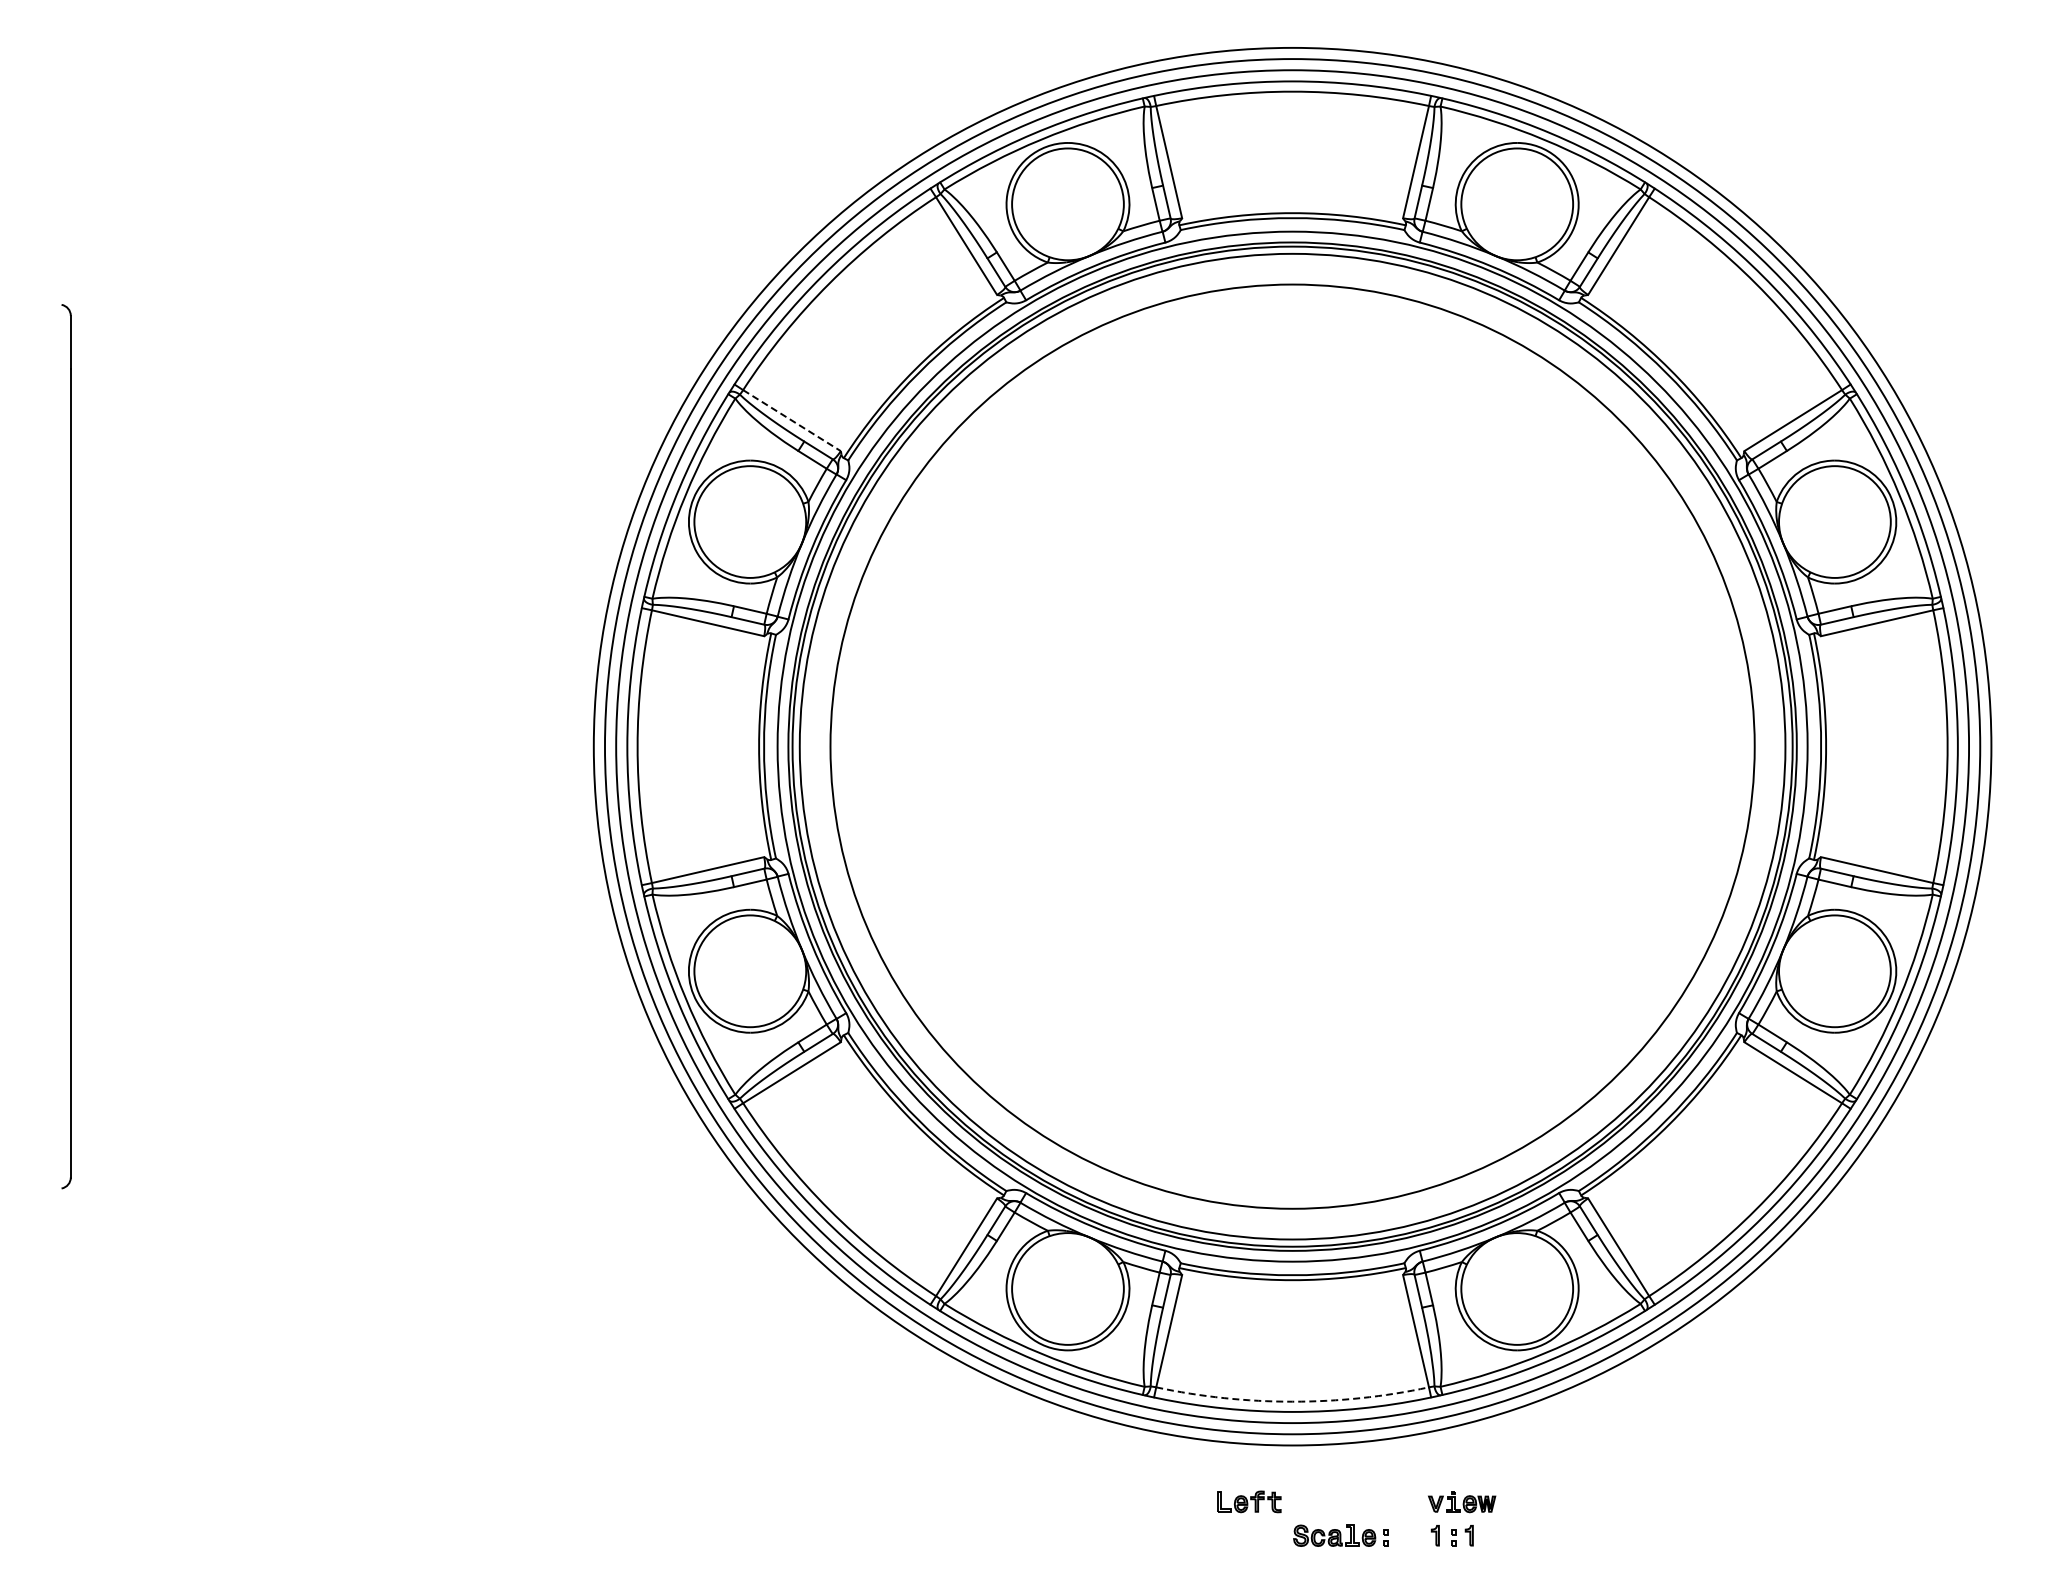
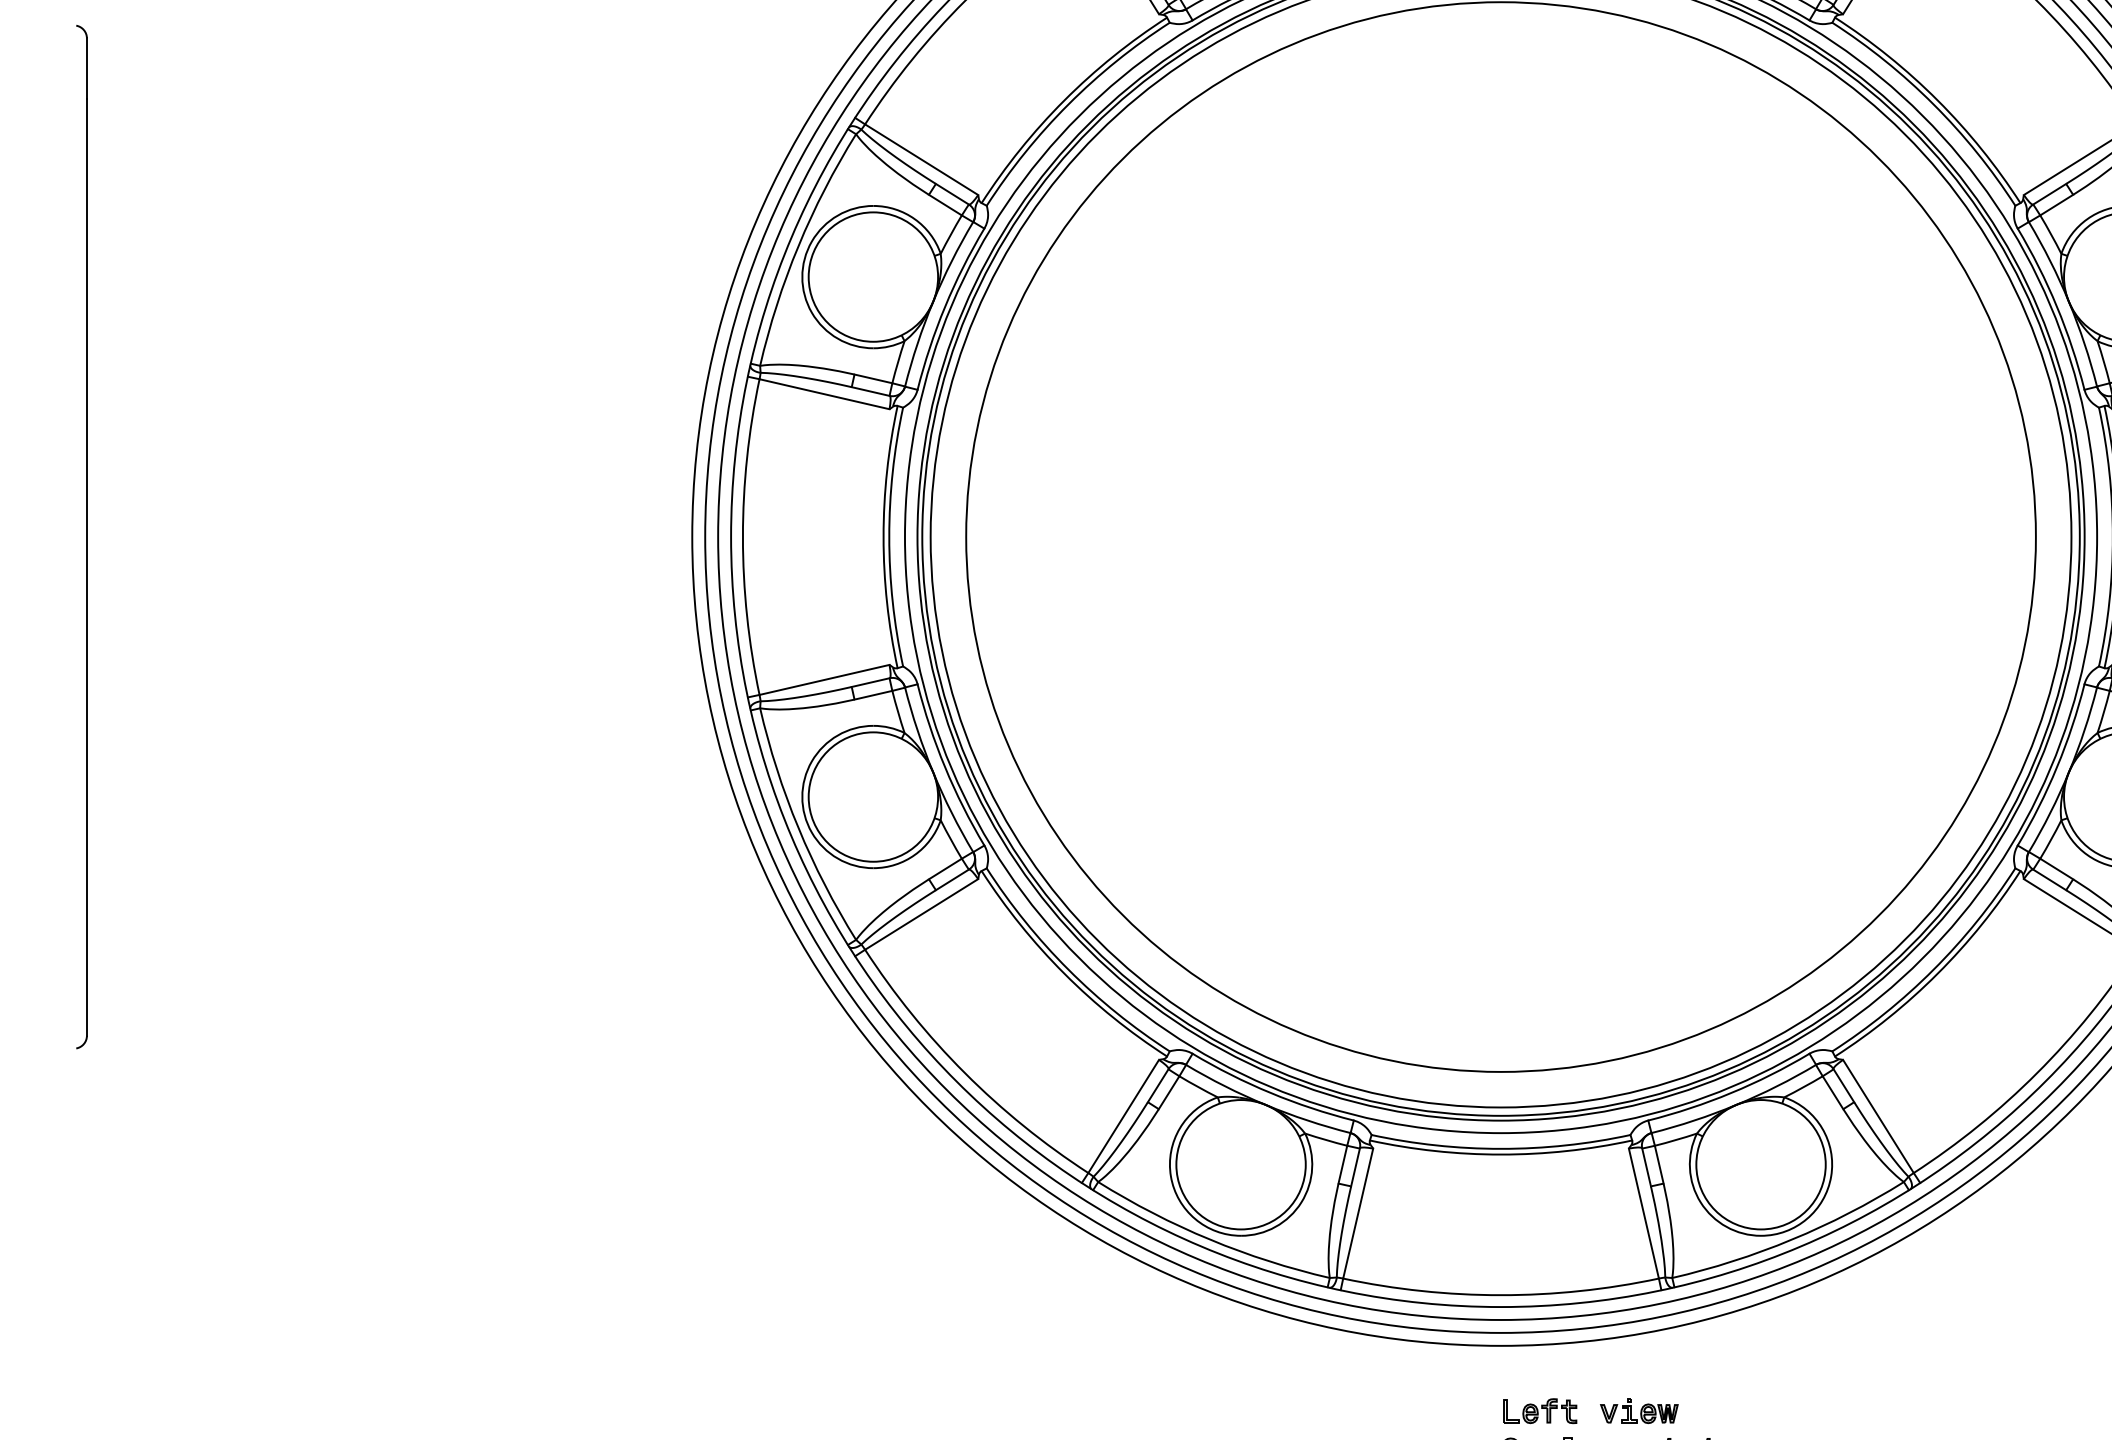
line: (792, 420) -> (922, 159), dashed -> solid
arc: (1292, 1401) -> (1500, 1294), dashed -> solid
part: (1249, 1501) -> (1540, 1410), moved
part: (1462, 1502) -> (1639, 1411), moved

